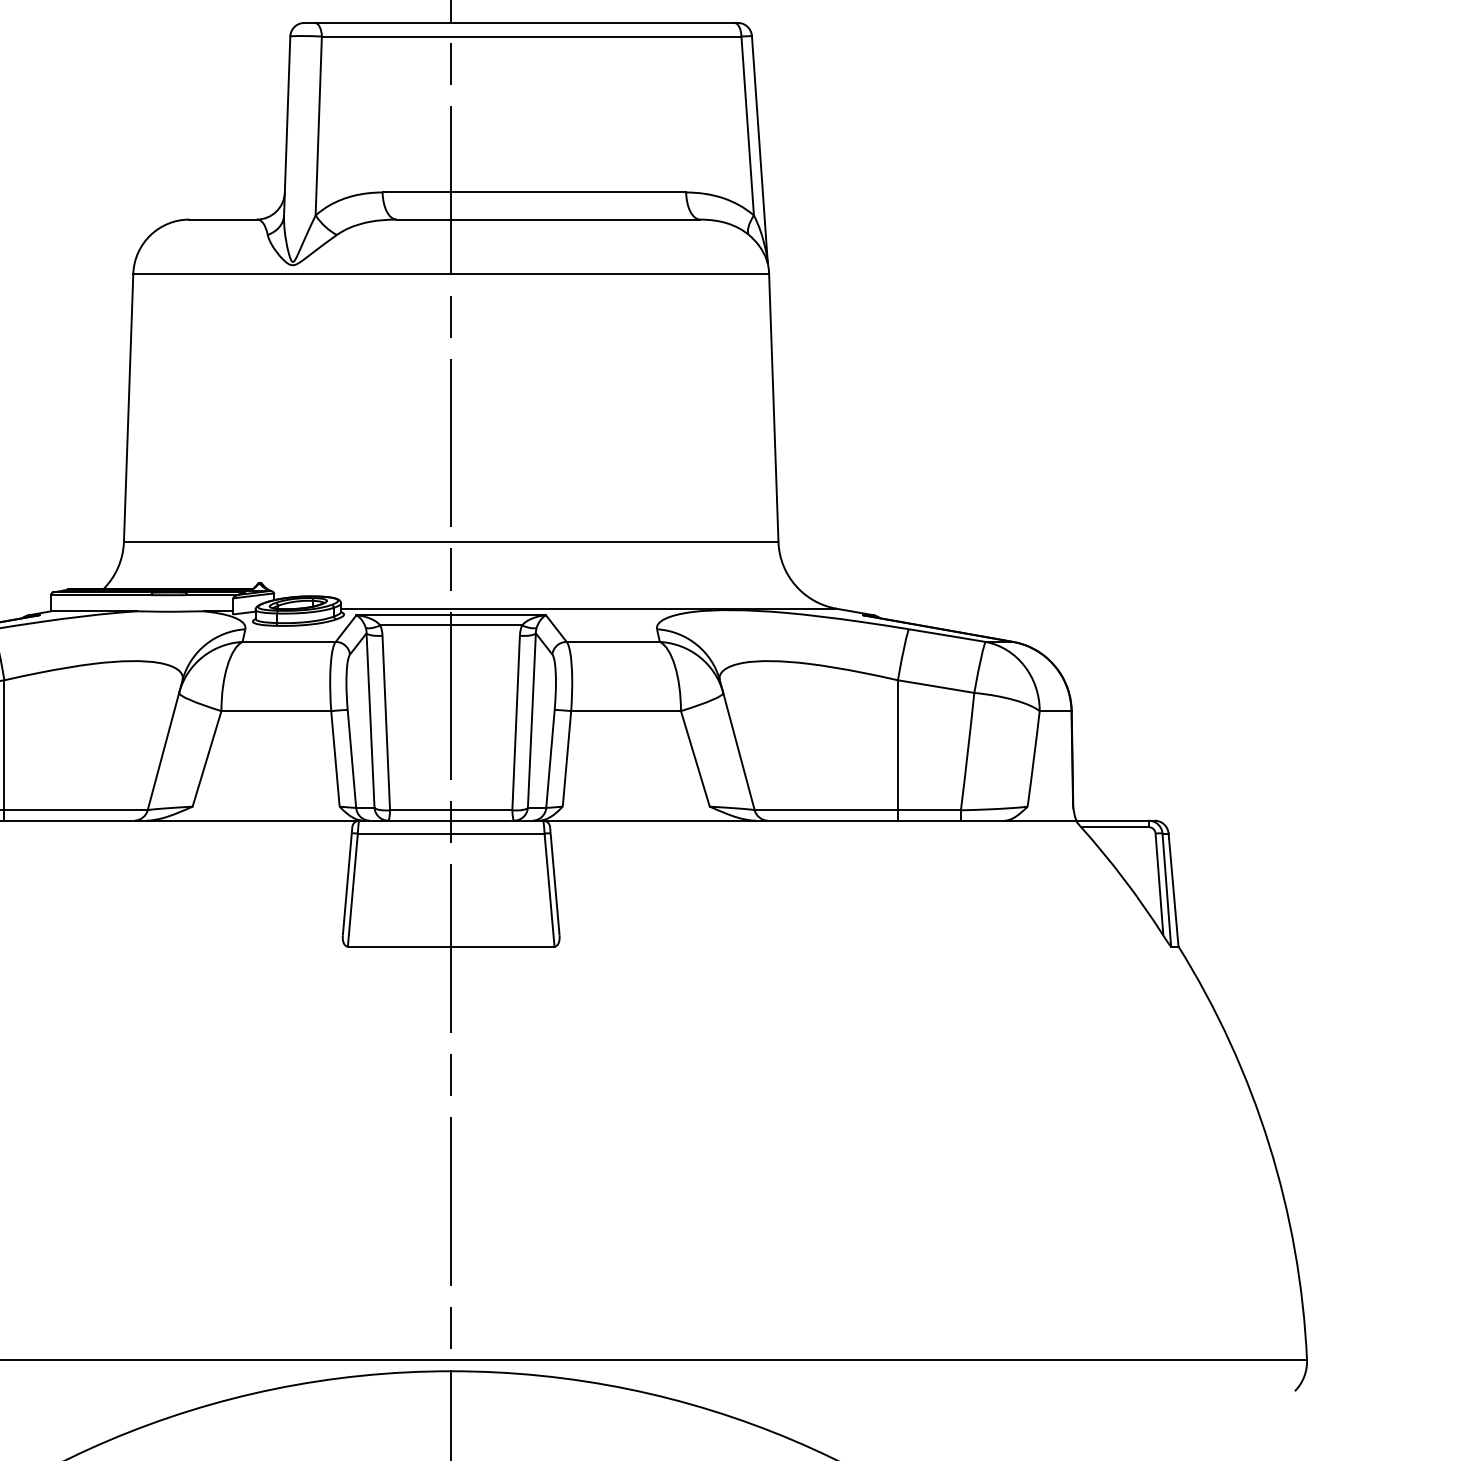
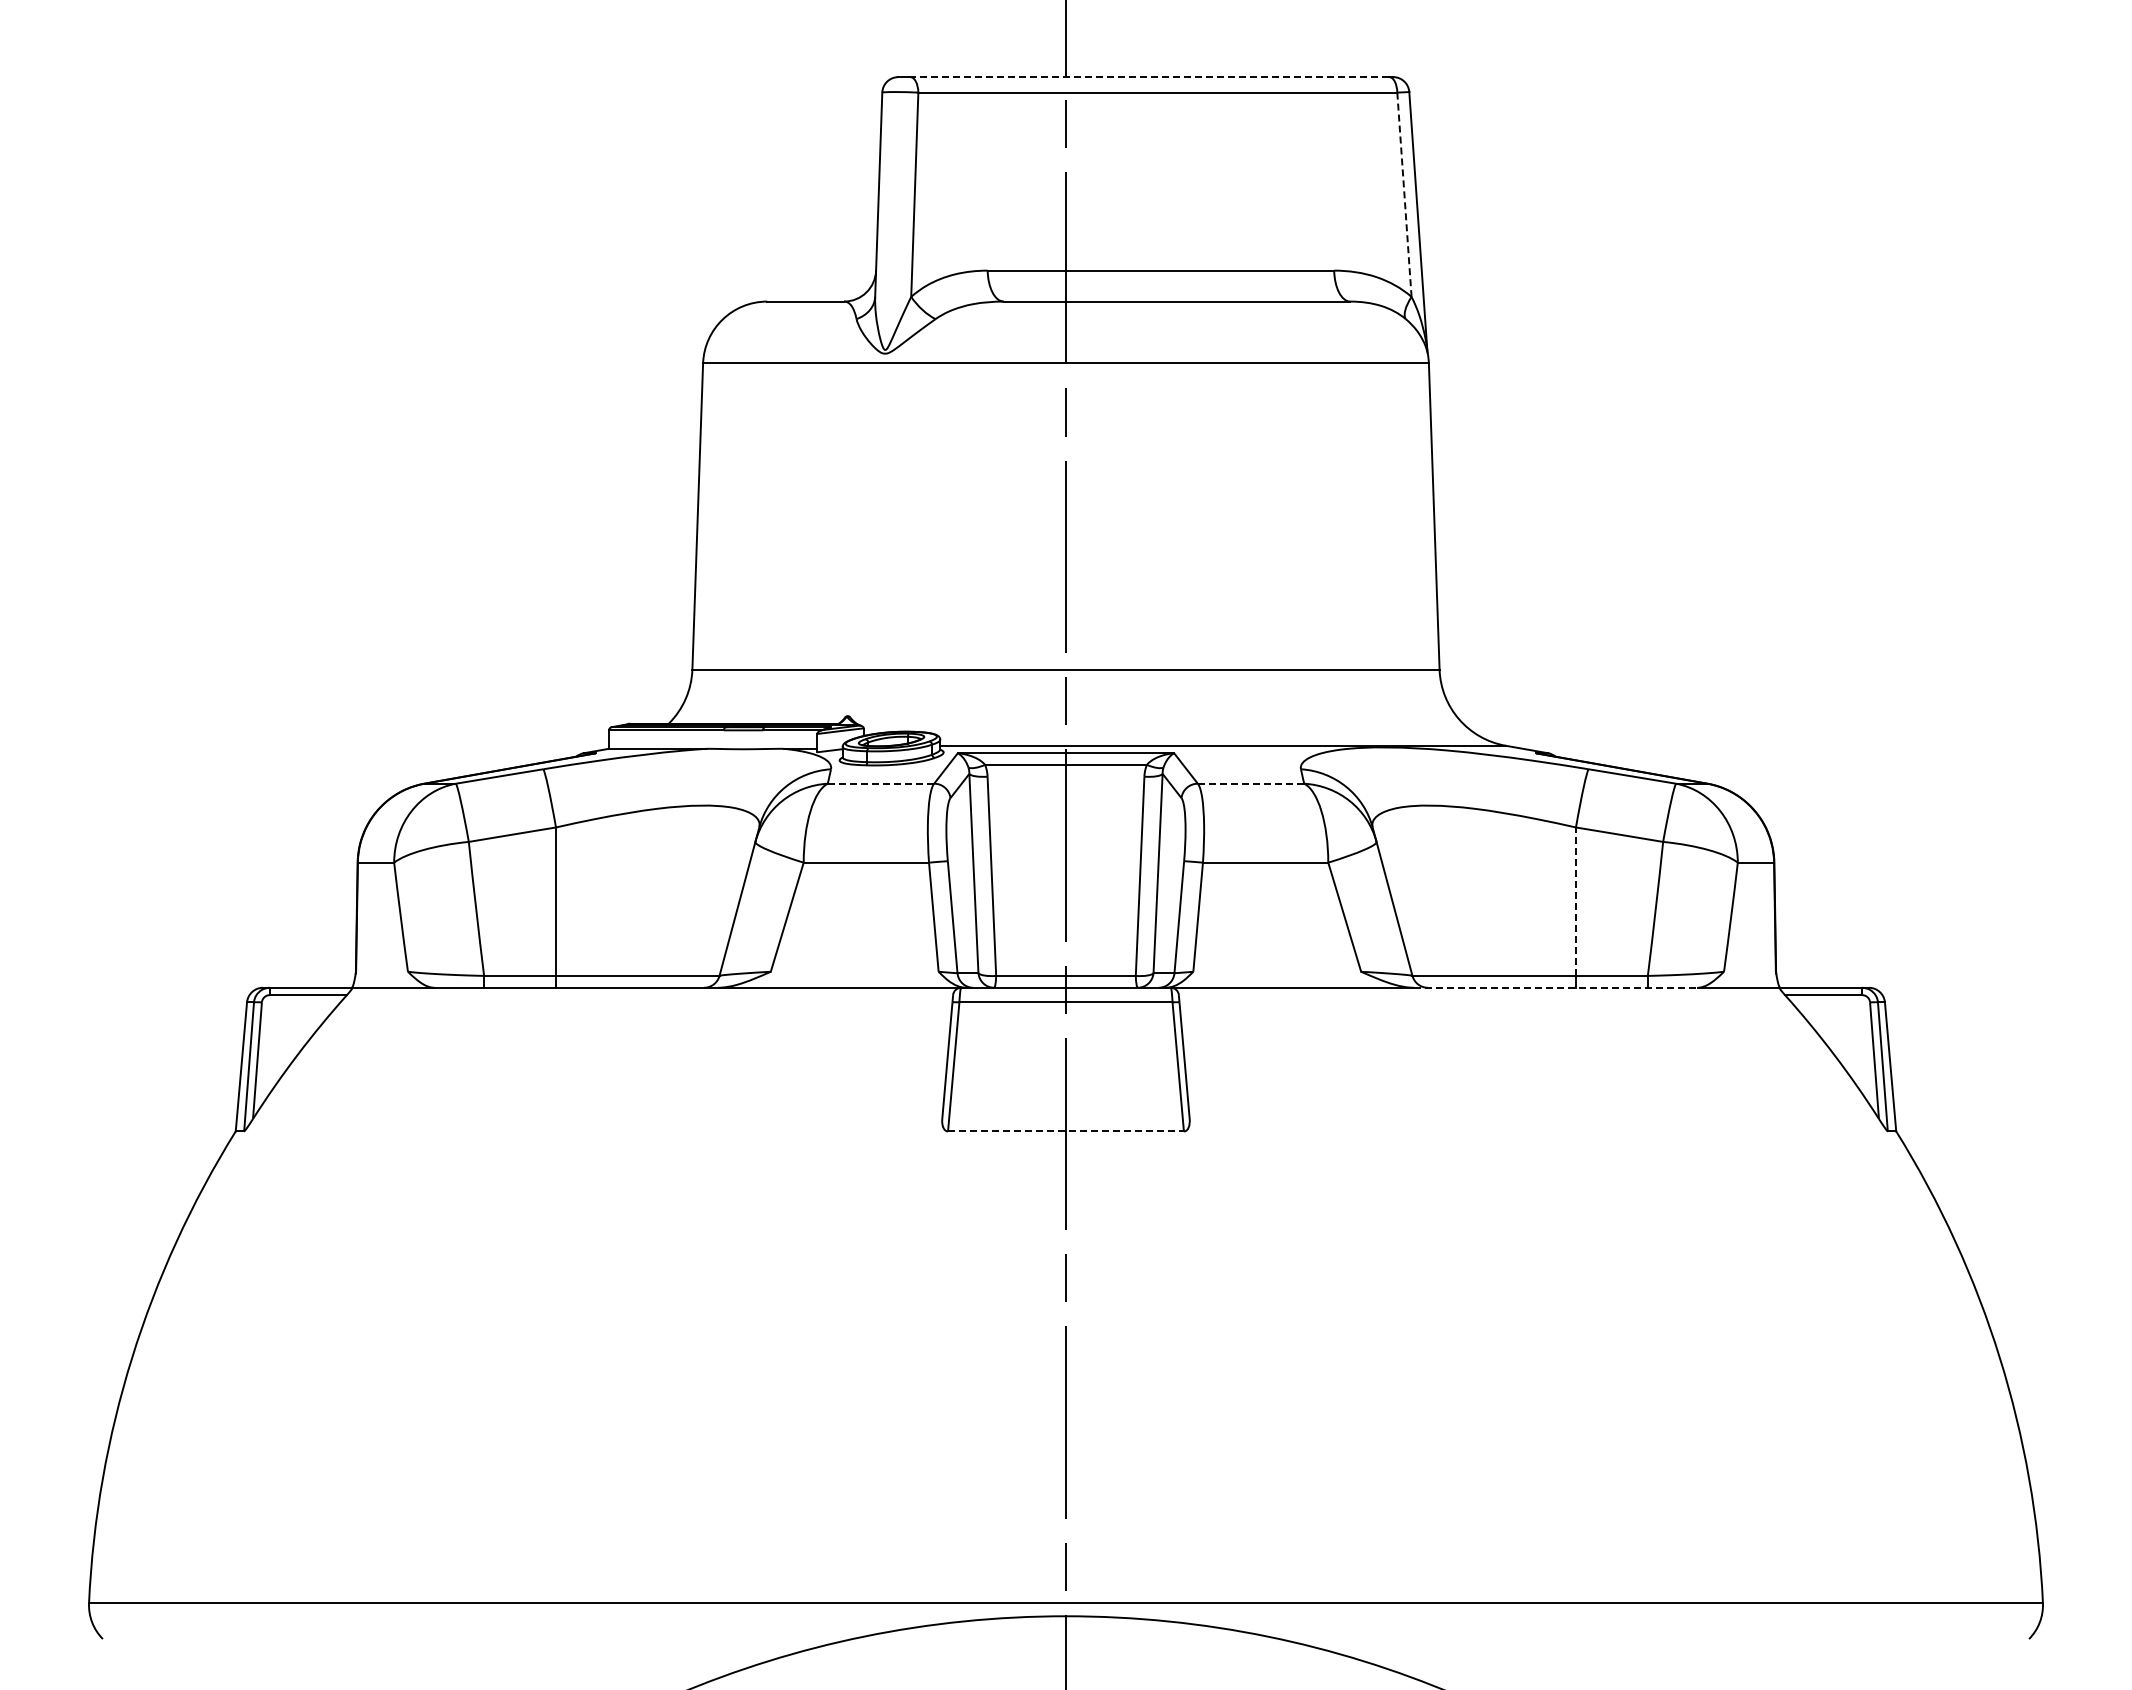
line: (524, 23) -> (1149, 77), solid -> dashed
line: (747, 126) -> (1404, 195), solid -> dashed
line: (289, 641) -> (881, 783), solid -> dashed
line: (613, 641) -> (1251, 783), solid -> dashed
line: (897, 745) -> (1575, 901), solid -> dashed
line: (880, 820) -> (1555, 987), solid -> dashed
line: (450, 946) -> (1065, 1131), solid -> dashed

